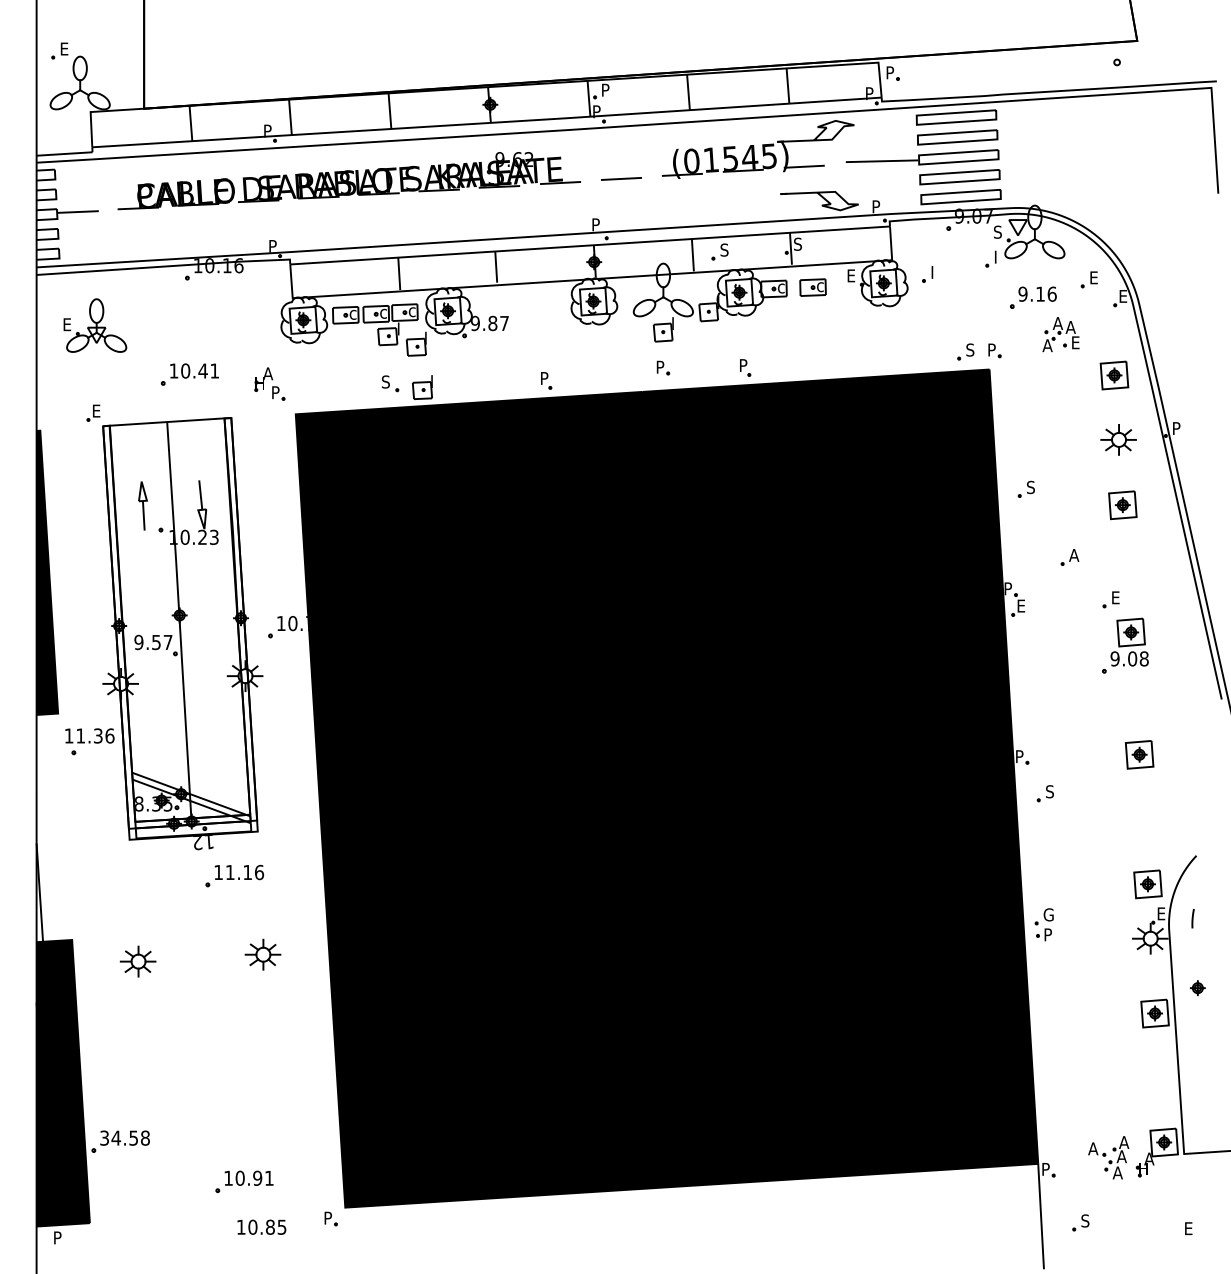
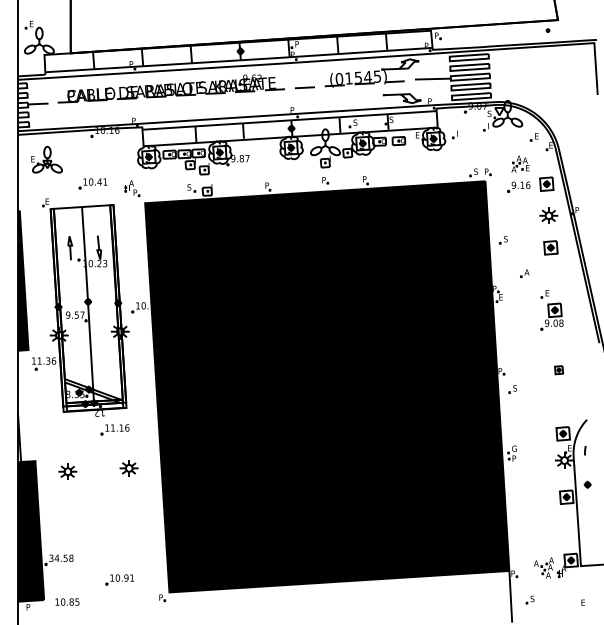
part: (1032, 296) -> (518, 186), moved
part: (1138, 753) -> (558, 369), size x0.6
text: (261, 1226) -> (67, 601), moved

